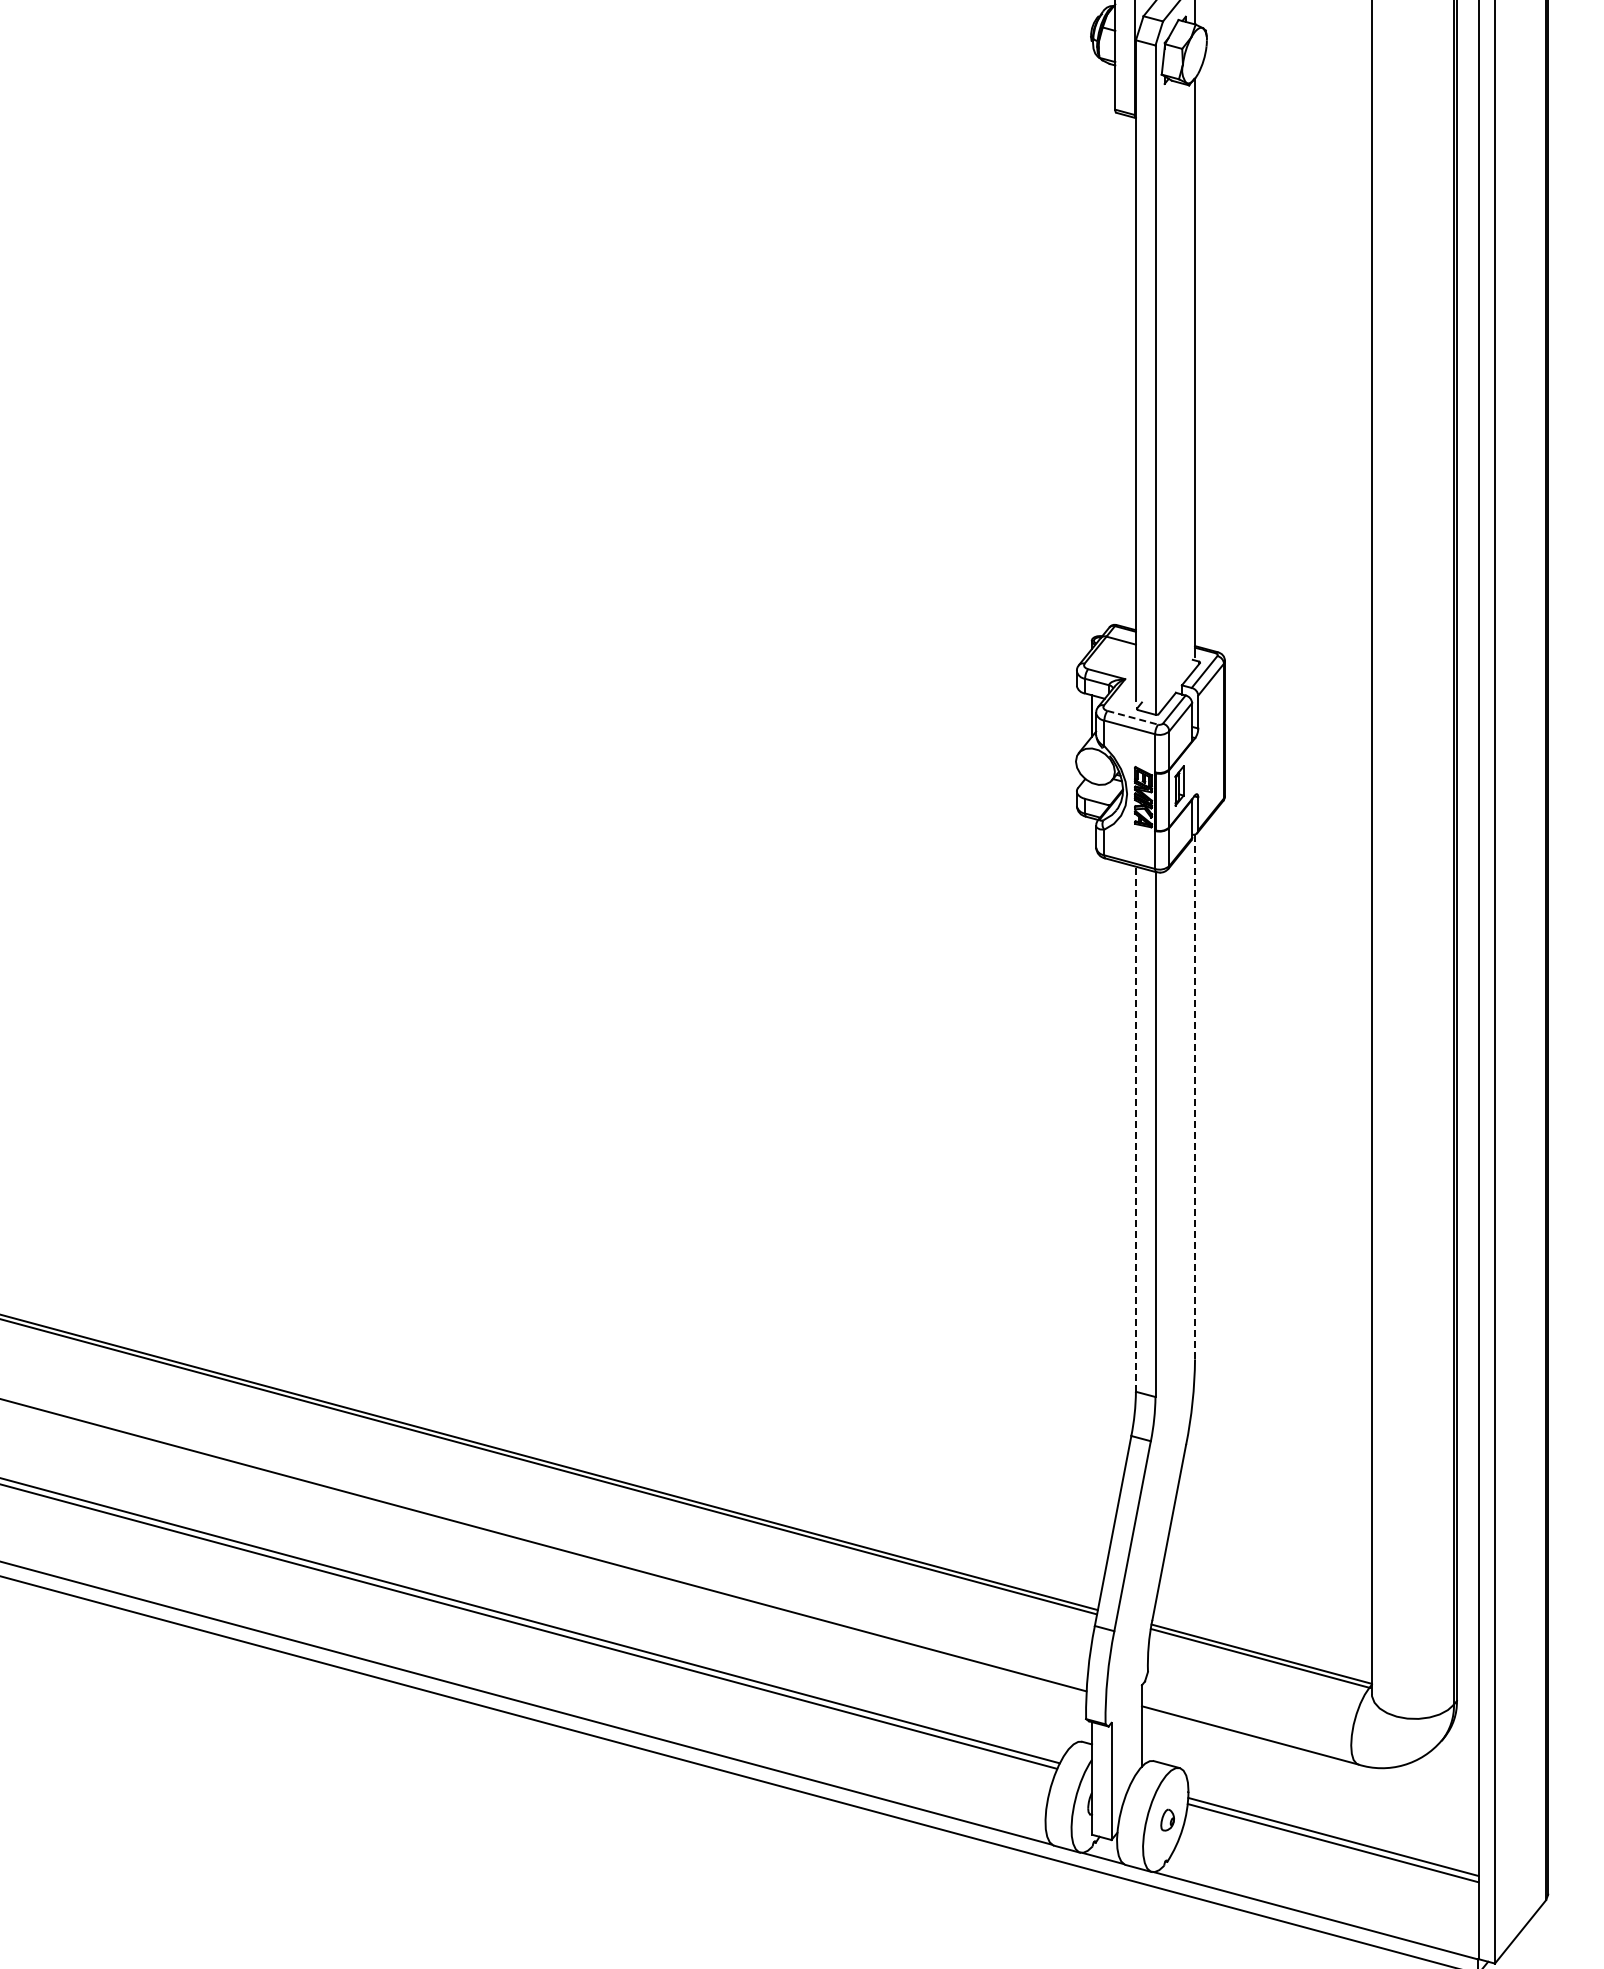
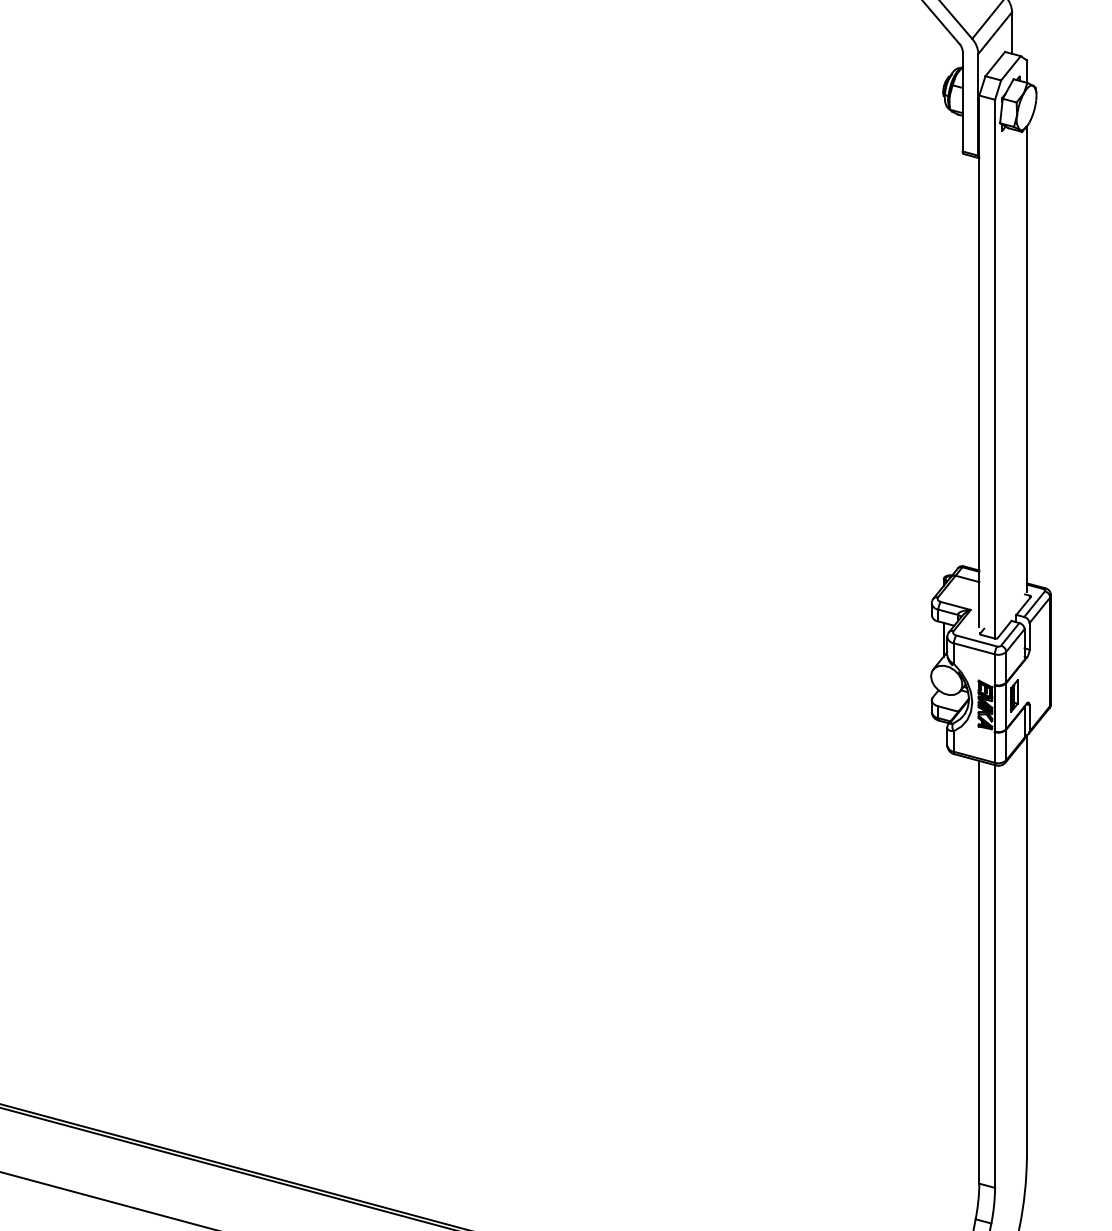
line: (1133, 717) -> (977, 640), dashed -> solid
line: (1194, 1097) -> (1026, 946), dashed -> solid
line: (1135, 1129) -> (978, 972), dashed -> solid

